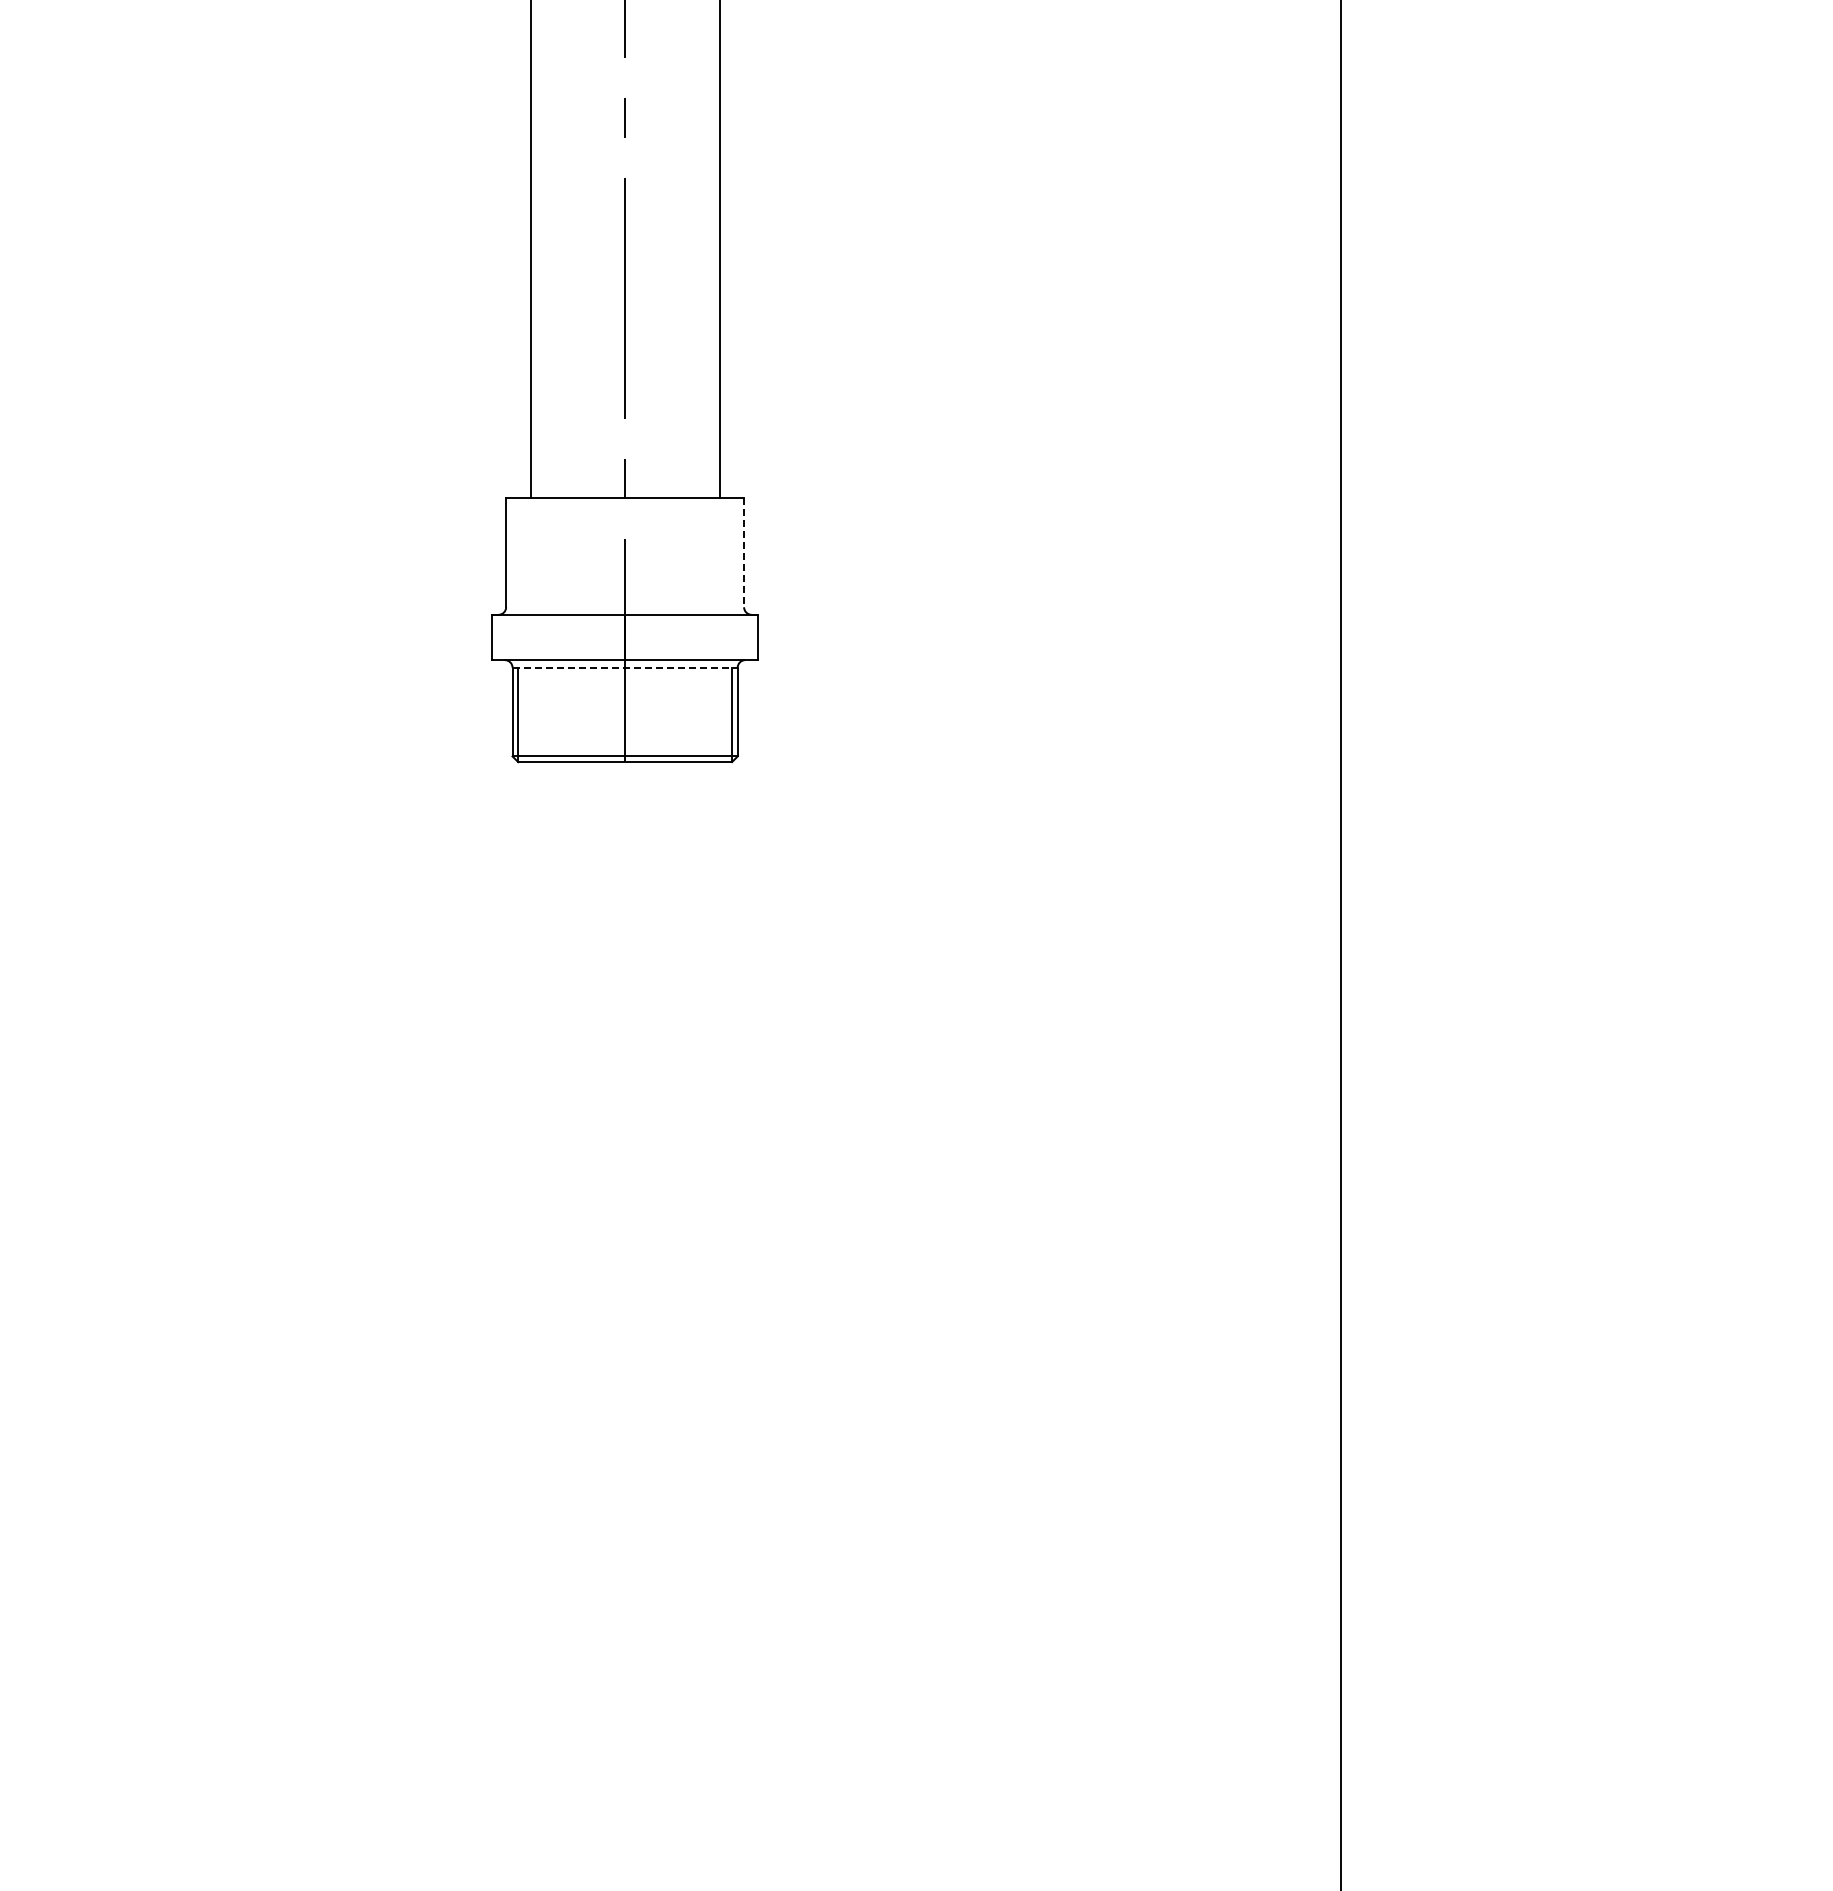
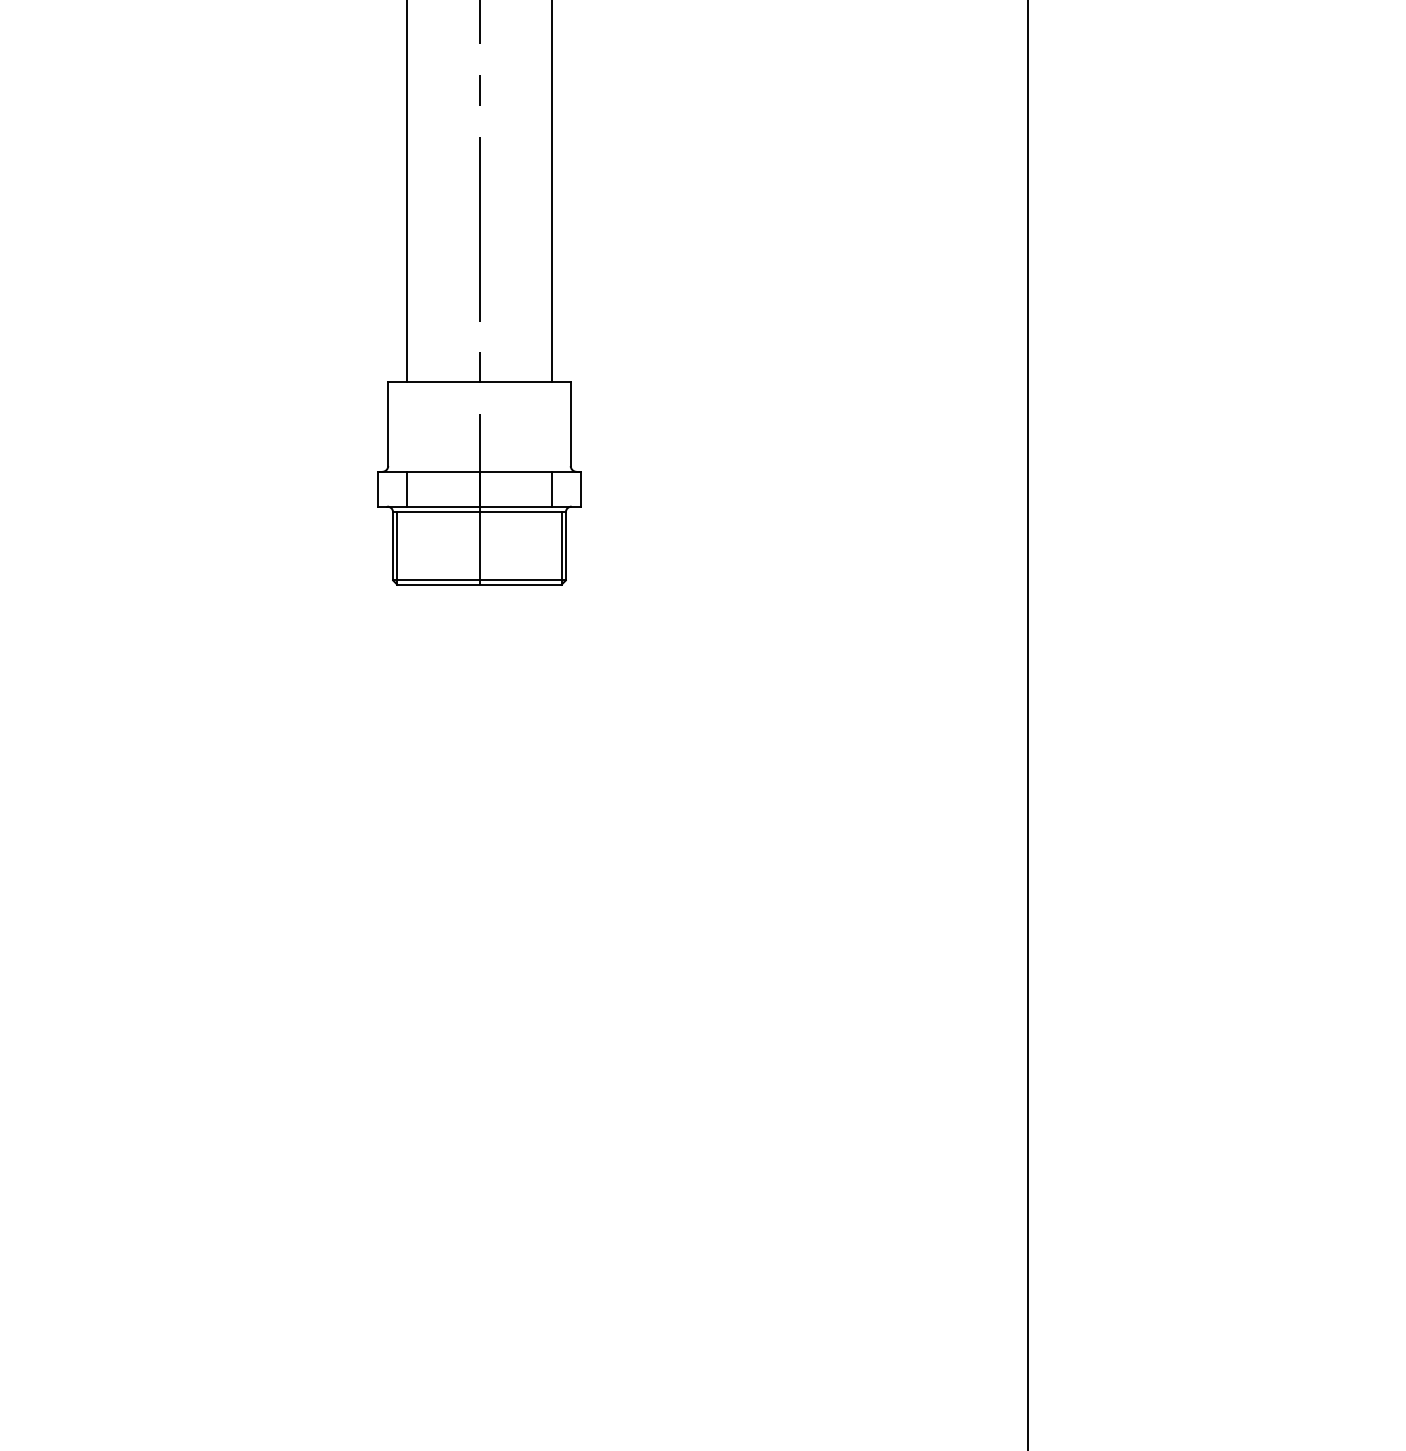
line: (744, 552) -> (571, 424), dashed -> solid
line: (531, 637) -> (407, 489), added
line: (719, 637) -> (551, 489), added
line: (625, 667) -> (479, 512), dashed -> solid

